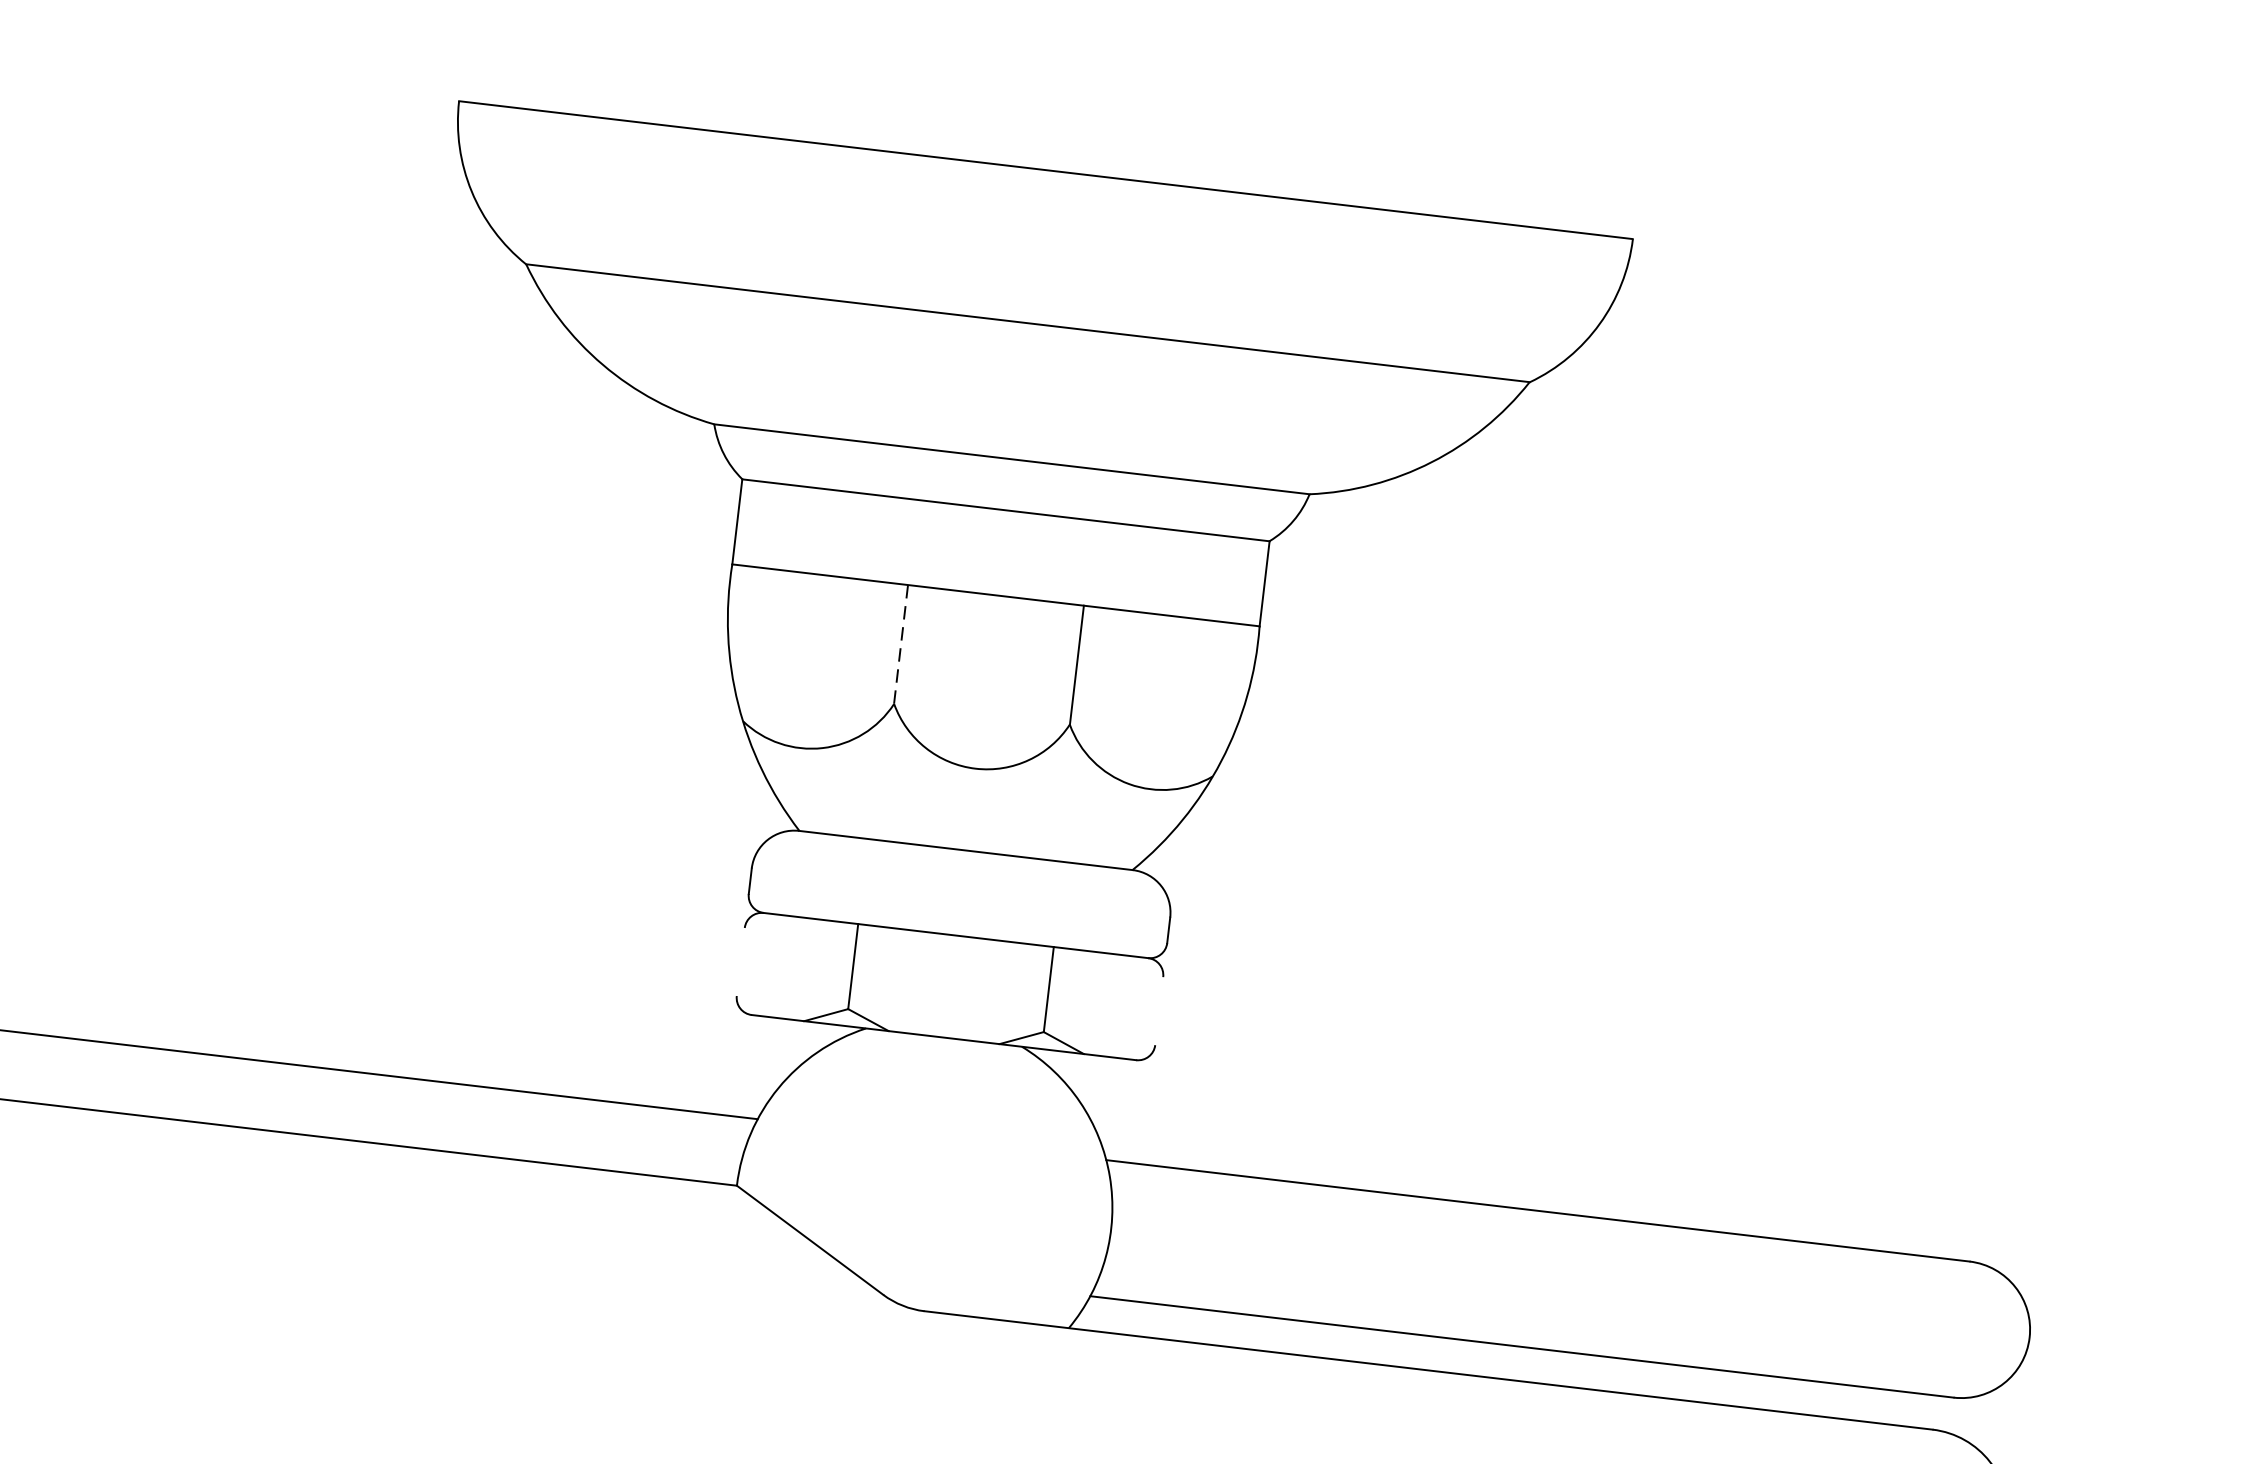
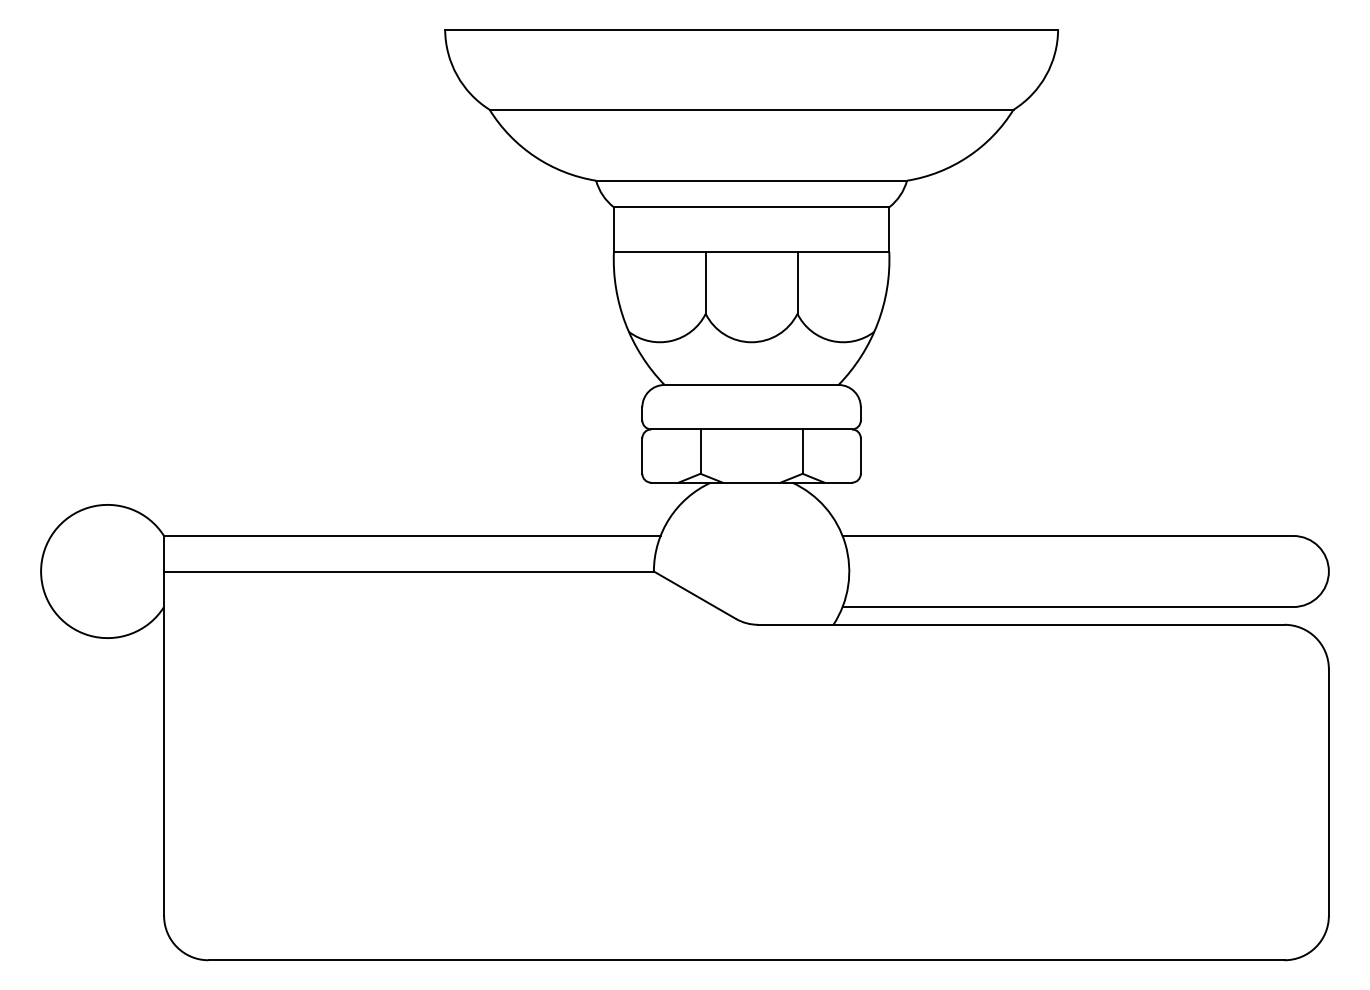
line: (900, 645) -> (705, 283), dashed -> solid
line: (741, 960) -> (642, 455), added
line: (1158, 1010) -> (860, 455), added

